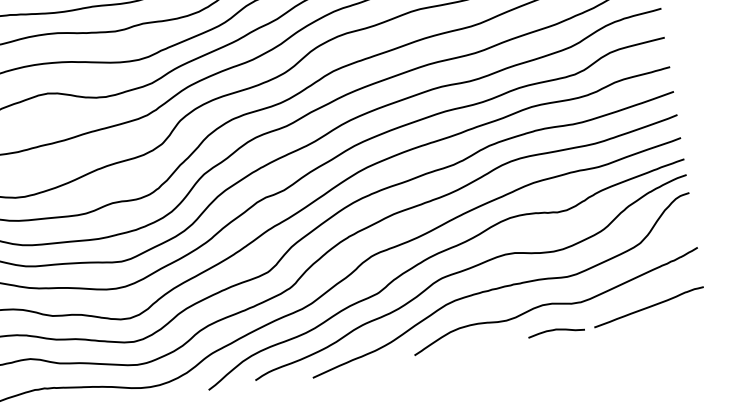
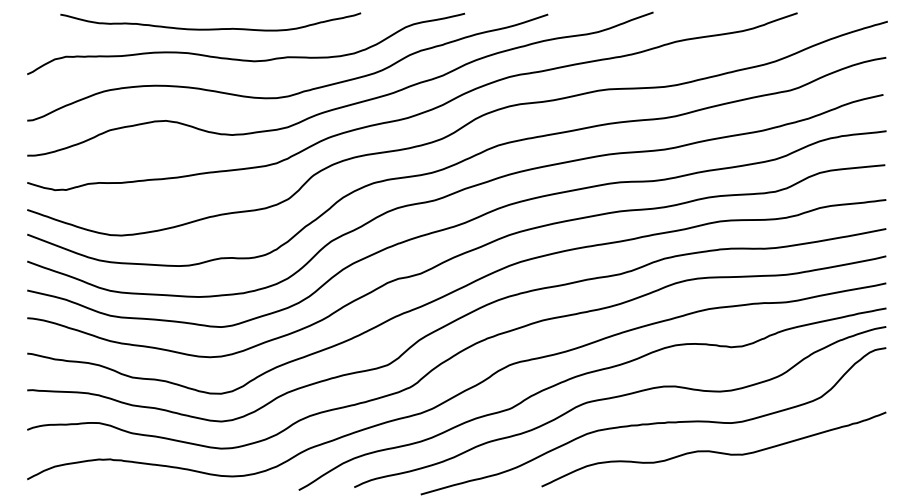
curve: (648, 307) -> (819, 472), removed
curve: (555, 330) -> (708, 482), removed

